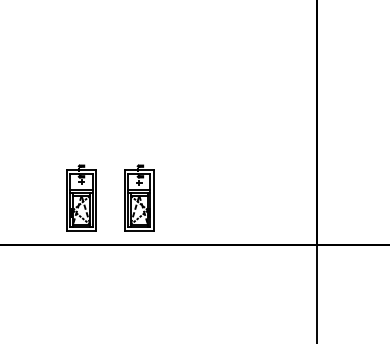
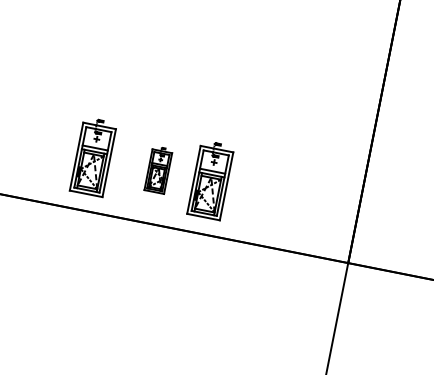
part: (139, 197) -> (158, 169), size x0.6
part: (185, 197) -> (210, 179), added

